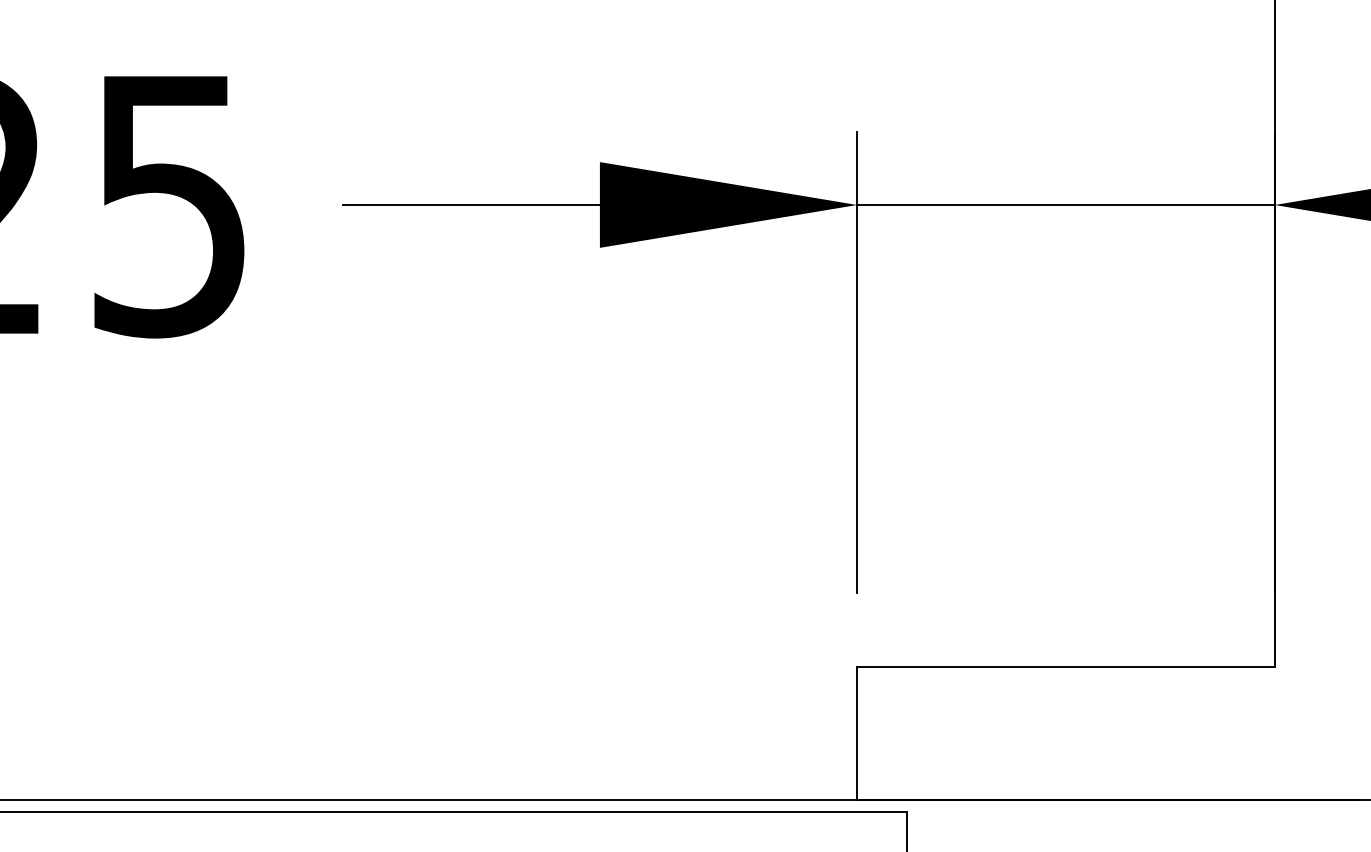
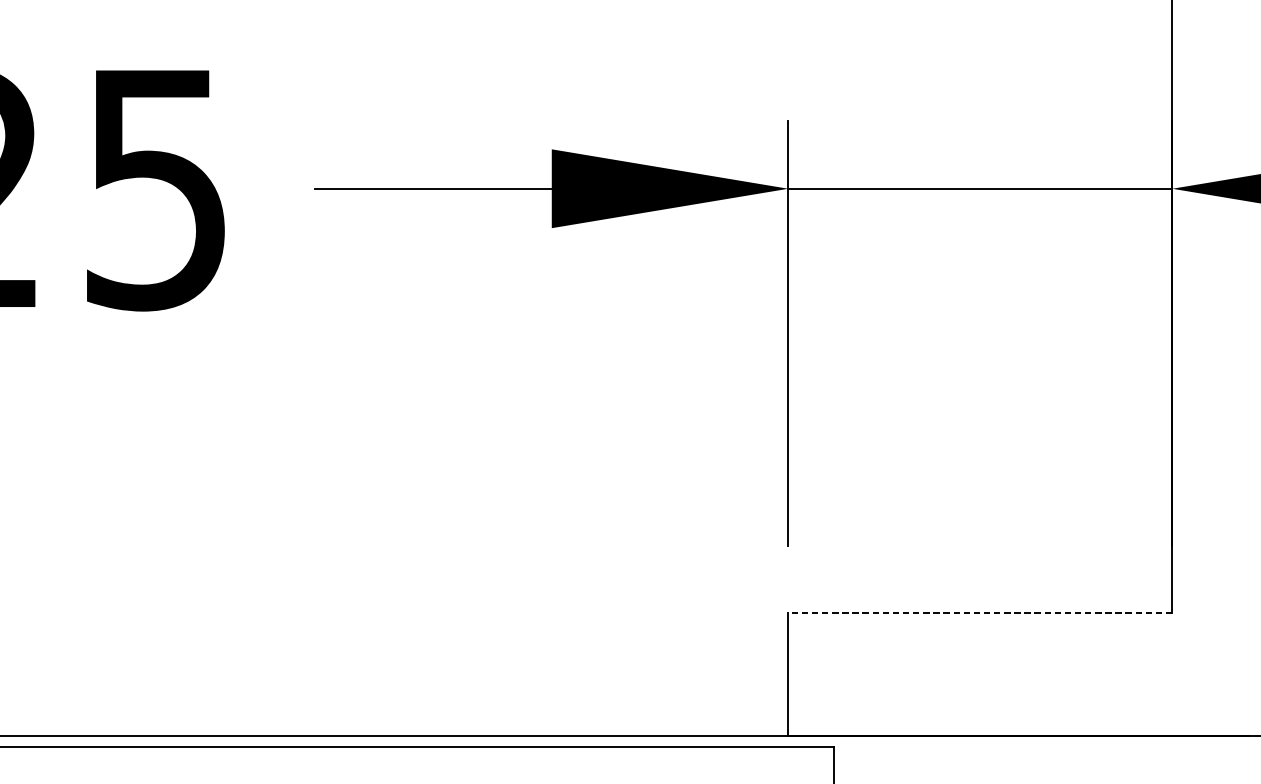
line: (1065, 666) -> (979, 613), solid -> dashed

